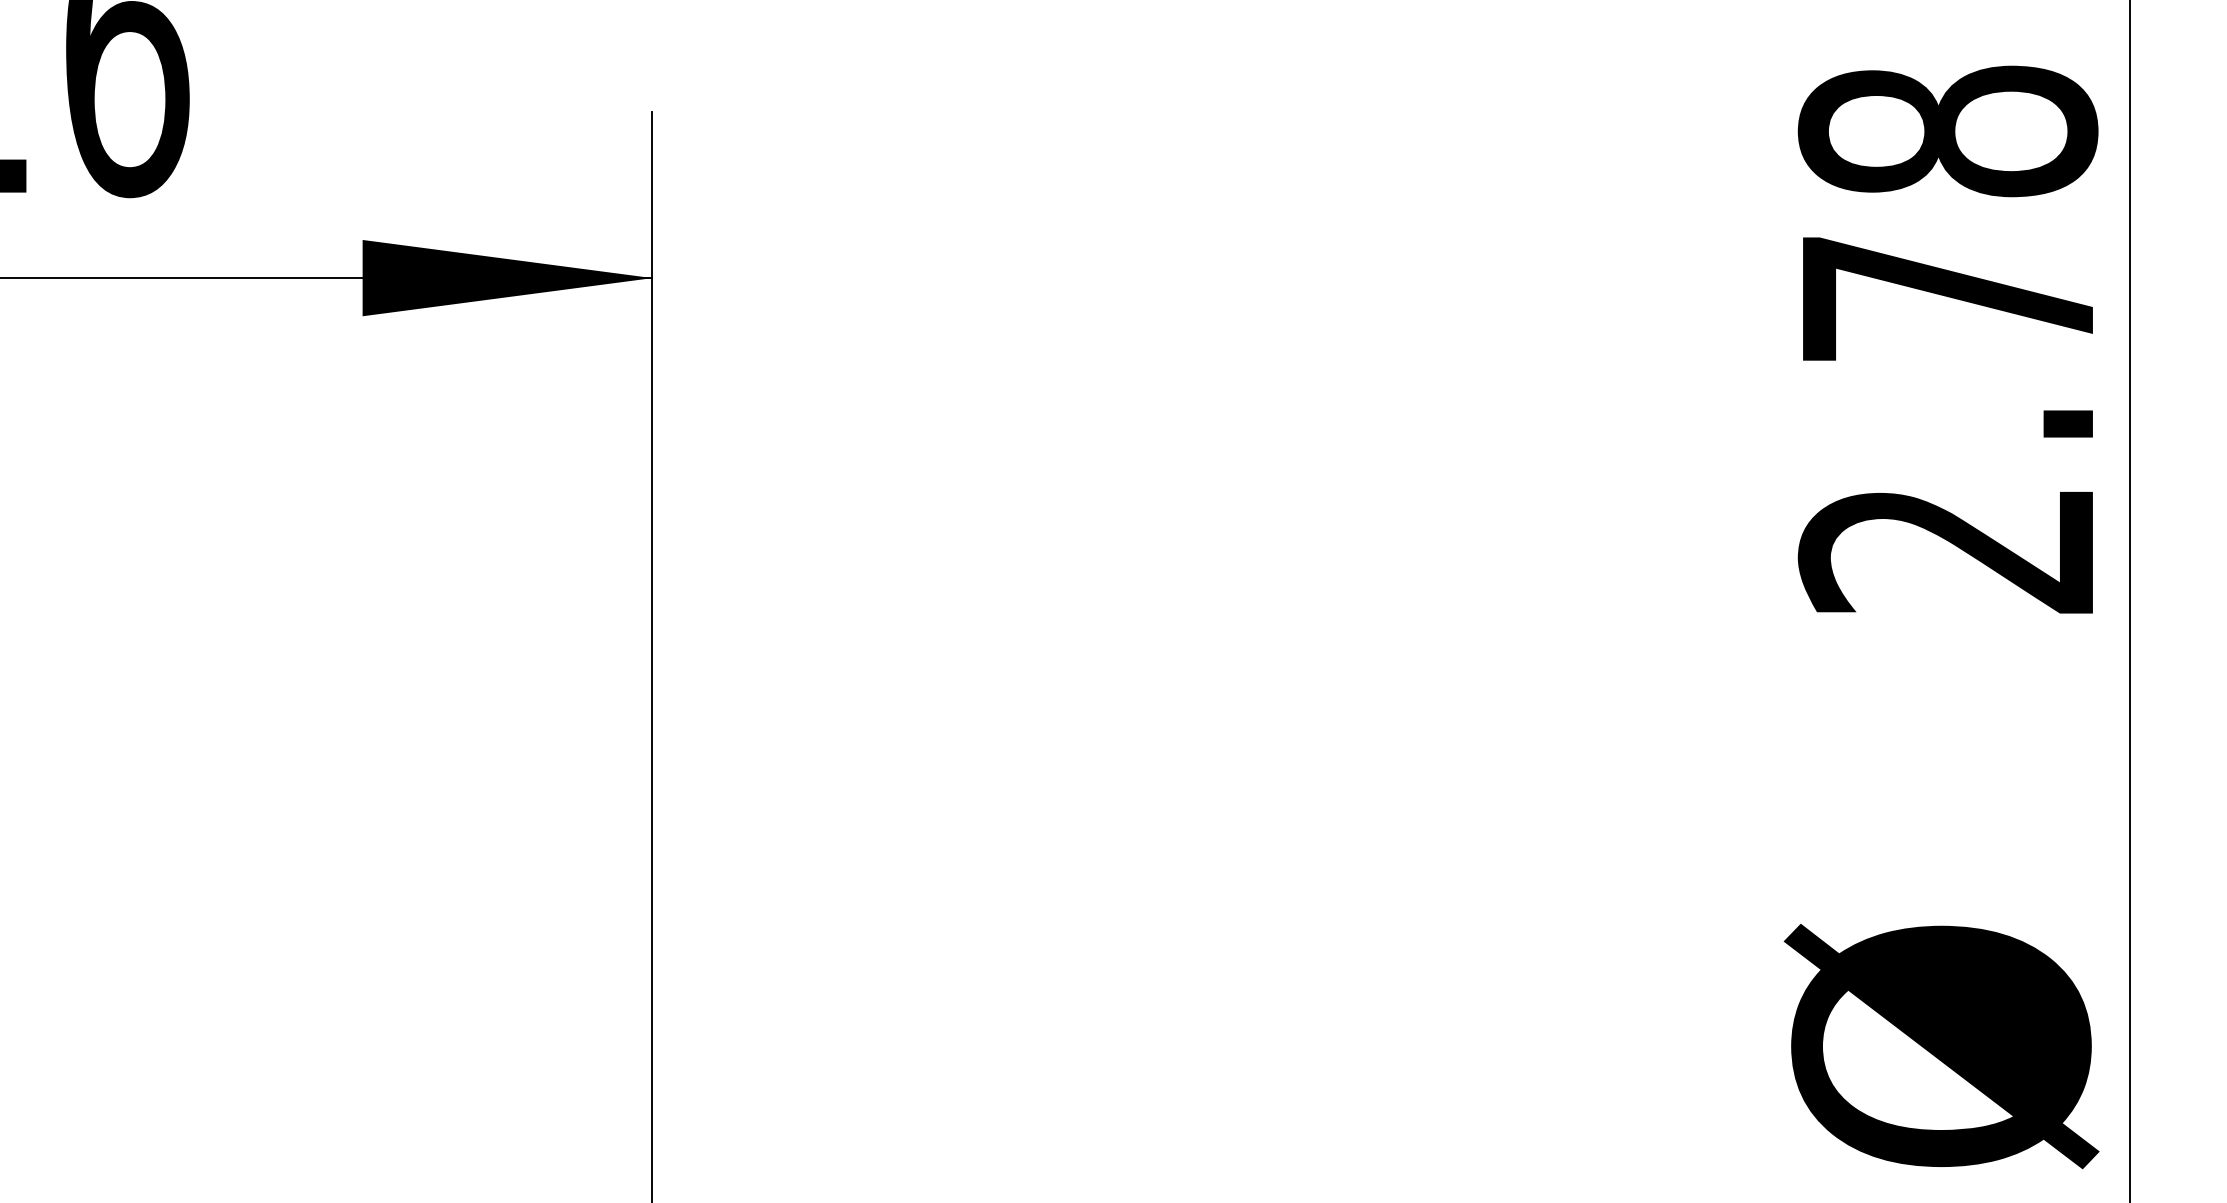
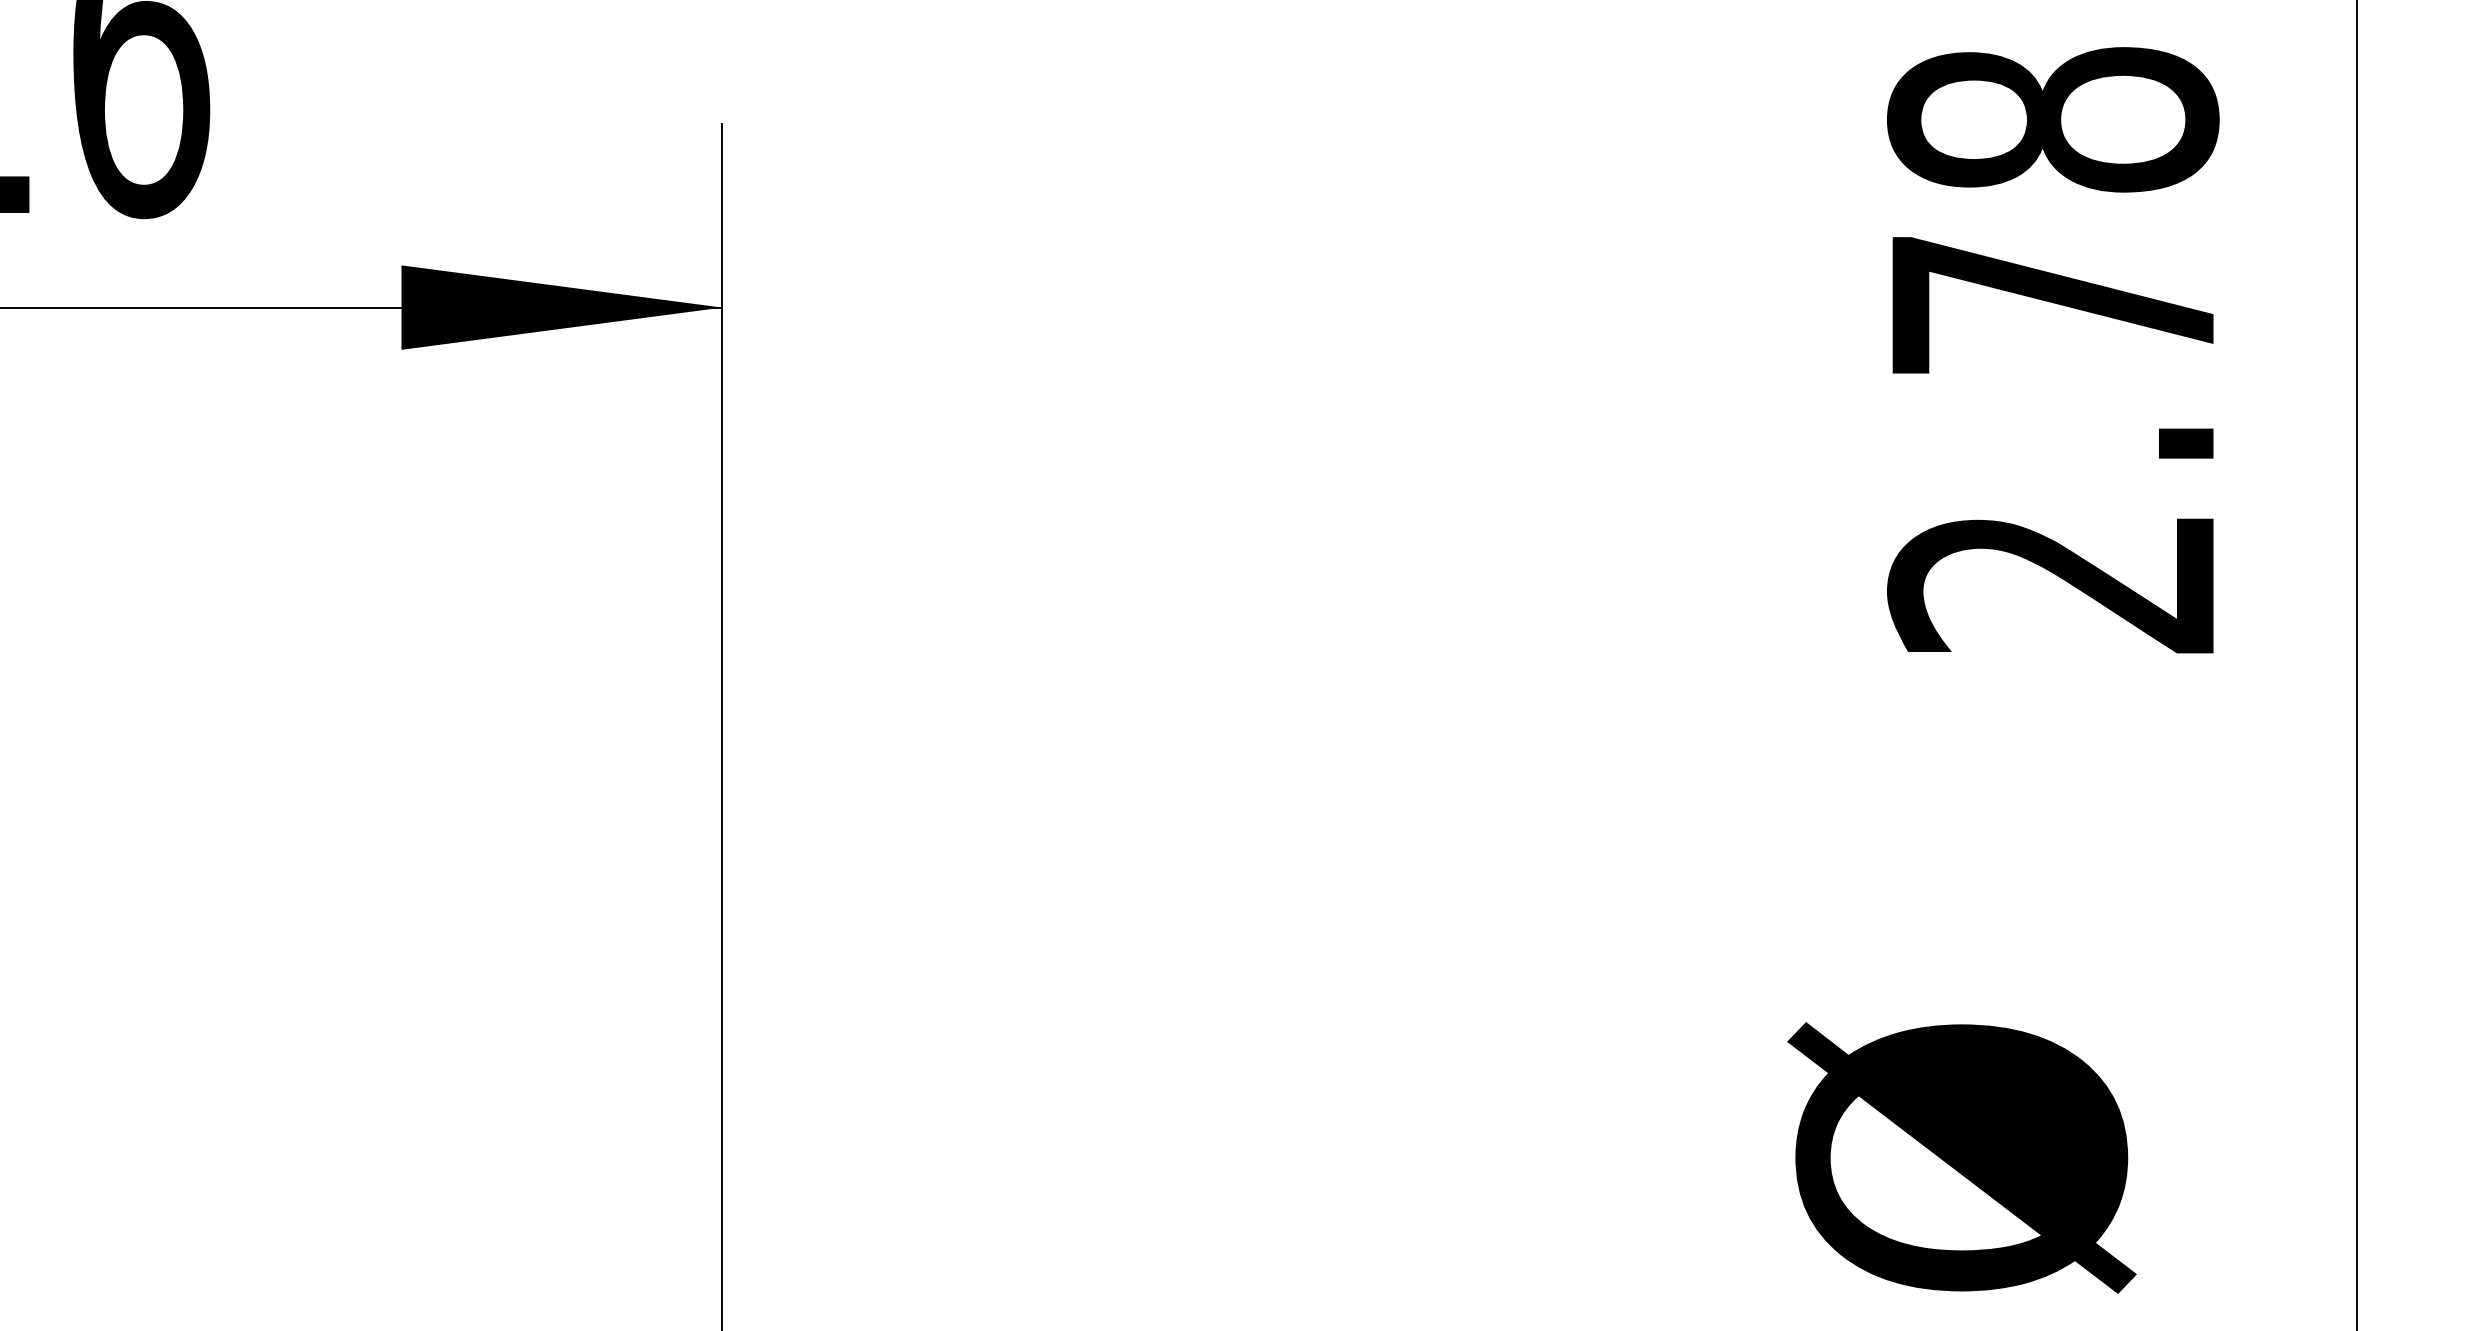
text: (1947, 339) -> (2052, 350), moved
text: (1941, 1046) -> (1961, 1157), moved

